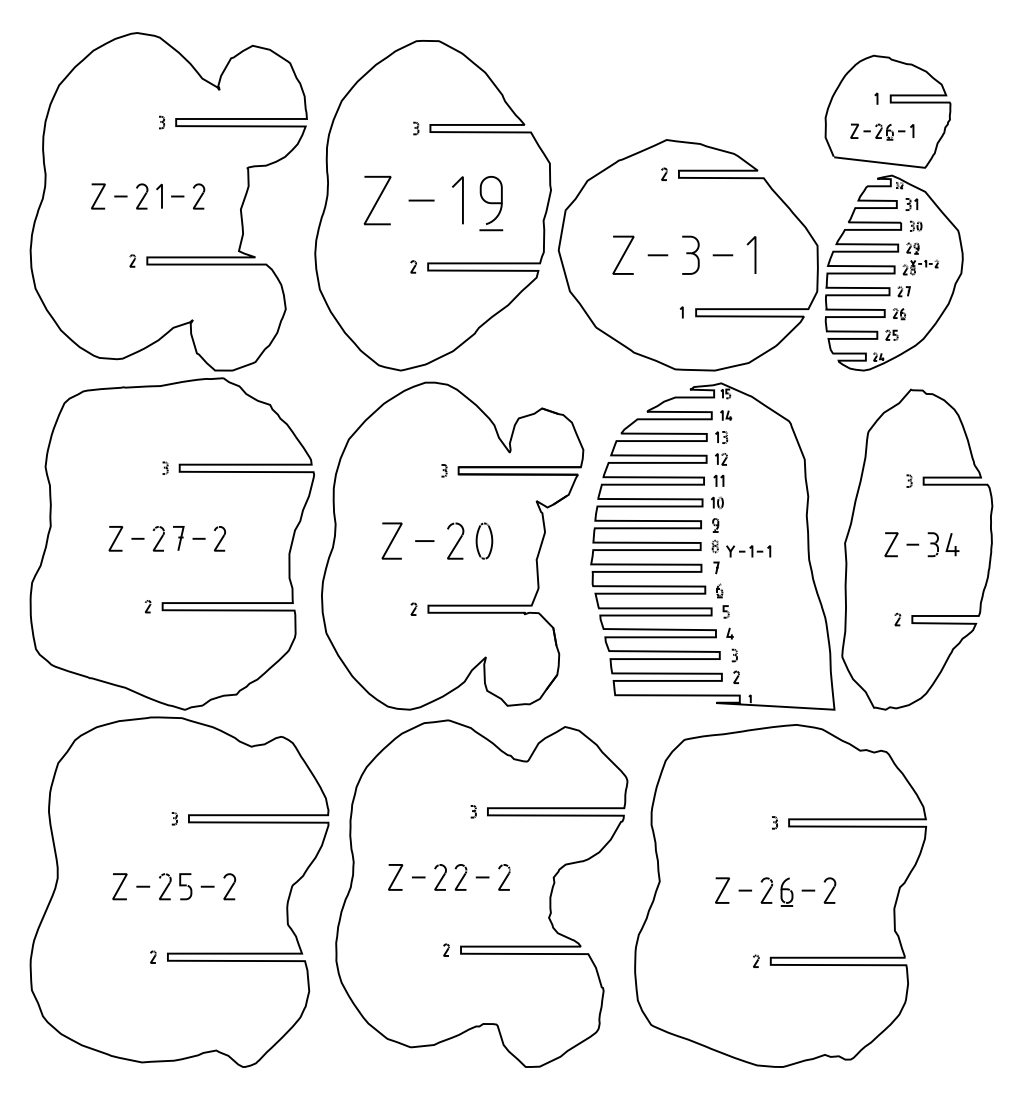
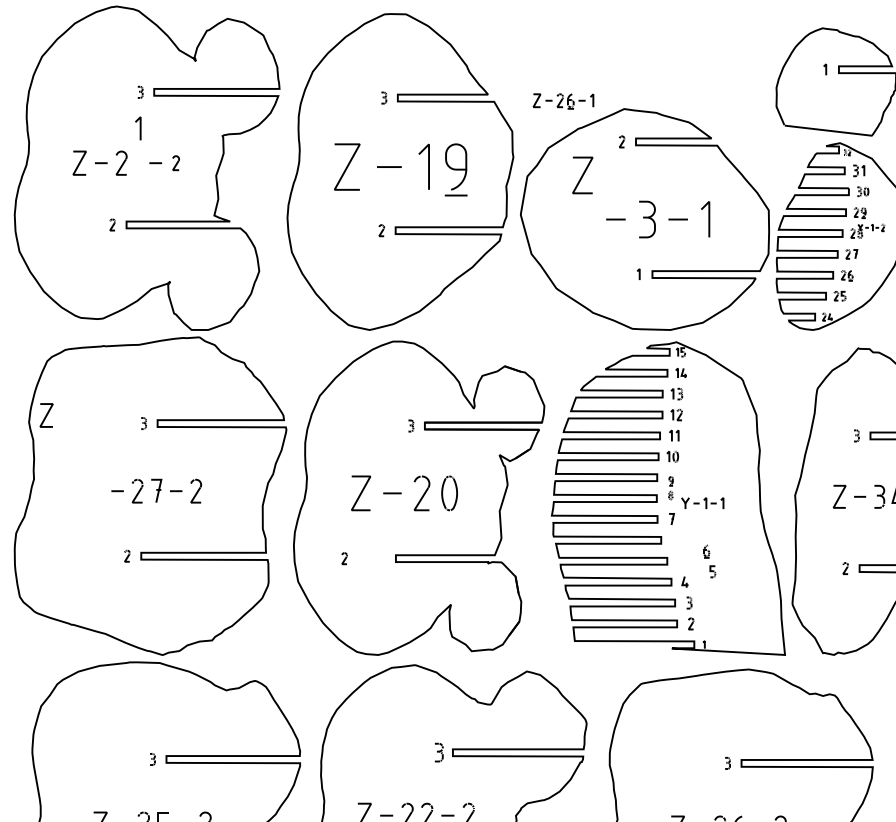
part: (882, 131) -> (563, 100), moved
line: (161, 195) -> (140, 127), moved
part: (198, 196) -> (175, 163), size x0.6
line: (623, 254) -> (582, 174), moved
part: (715, 535) -> (671, 488), size x0.7
line: (115, 538) -> (46, 415), moved
part: (722, 600) -> (709, 560), moved
part: (413, 608) -> (344, 557), moved
part: (473, 811) -> (439, 752), size x1.6

